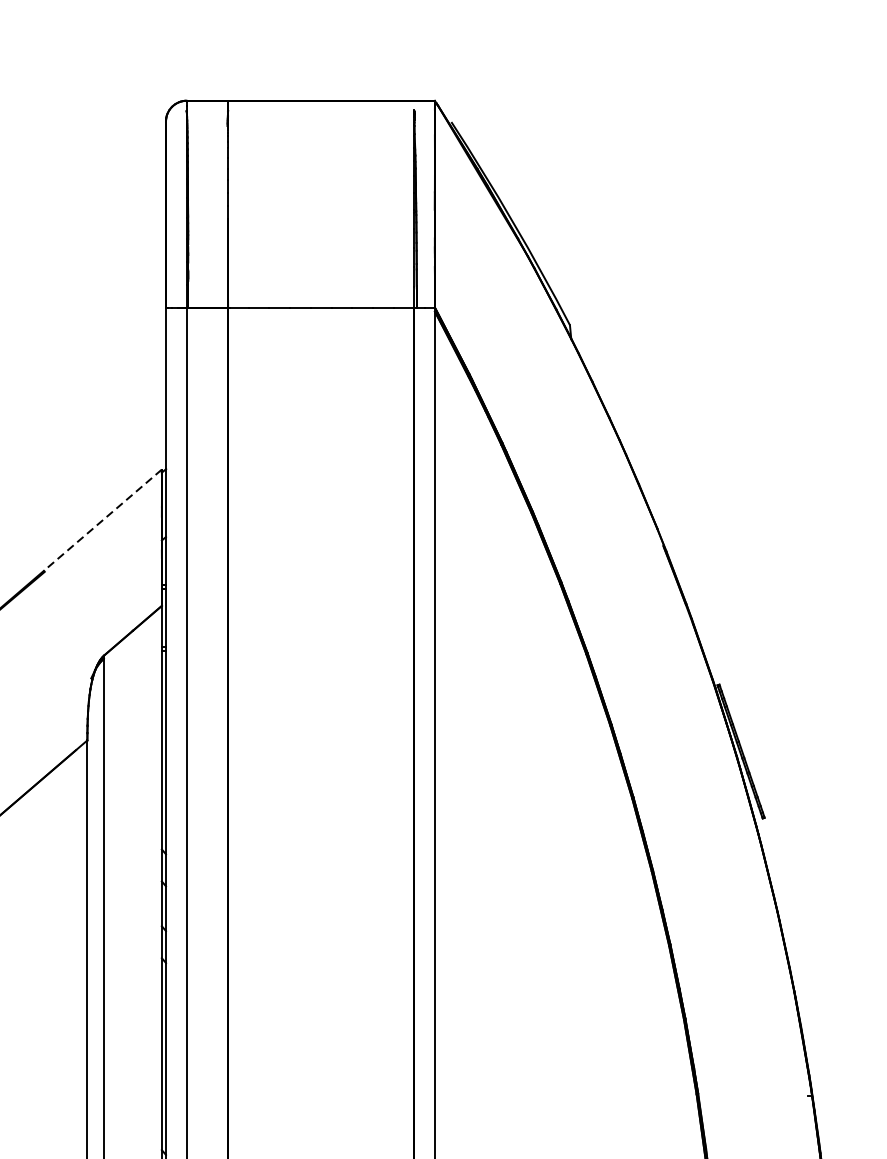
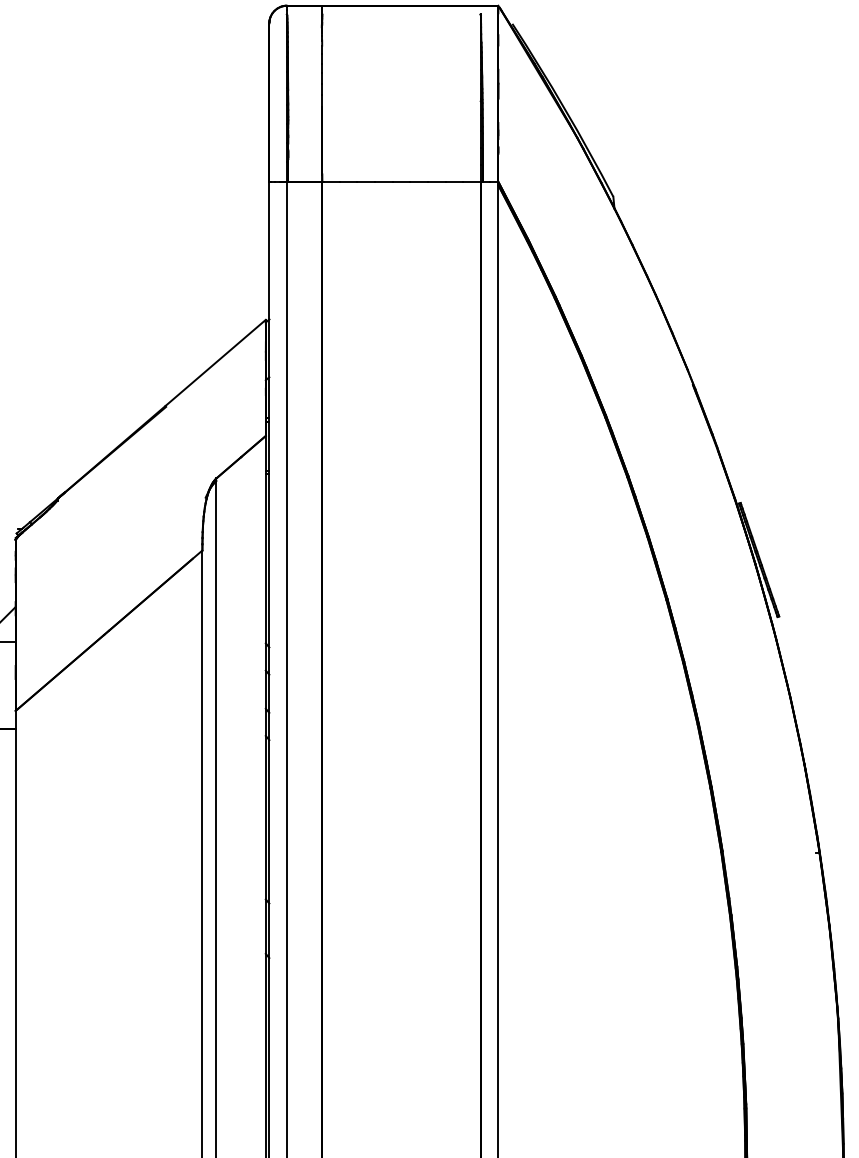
line: (102, 520) -> (215, 363), dashed -> solid

